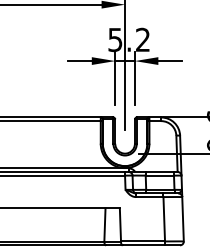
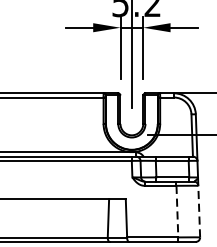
line: (183, 218) -> (199, 210), solid -> dashed
line: (164, 219) -> (177, 211), solid -> dashed

